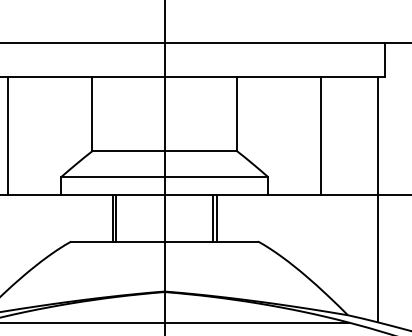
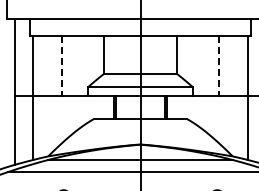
line: (7, 136) -> (61, 66), solid -> dashed
line: (321, 136) -> (219, 66), solid -> dashed

